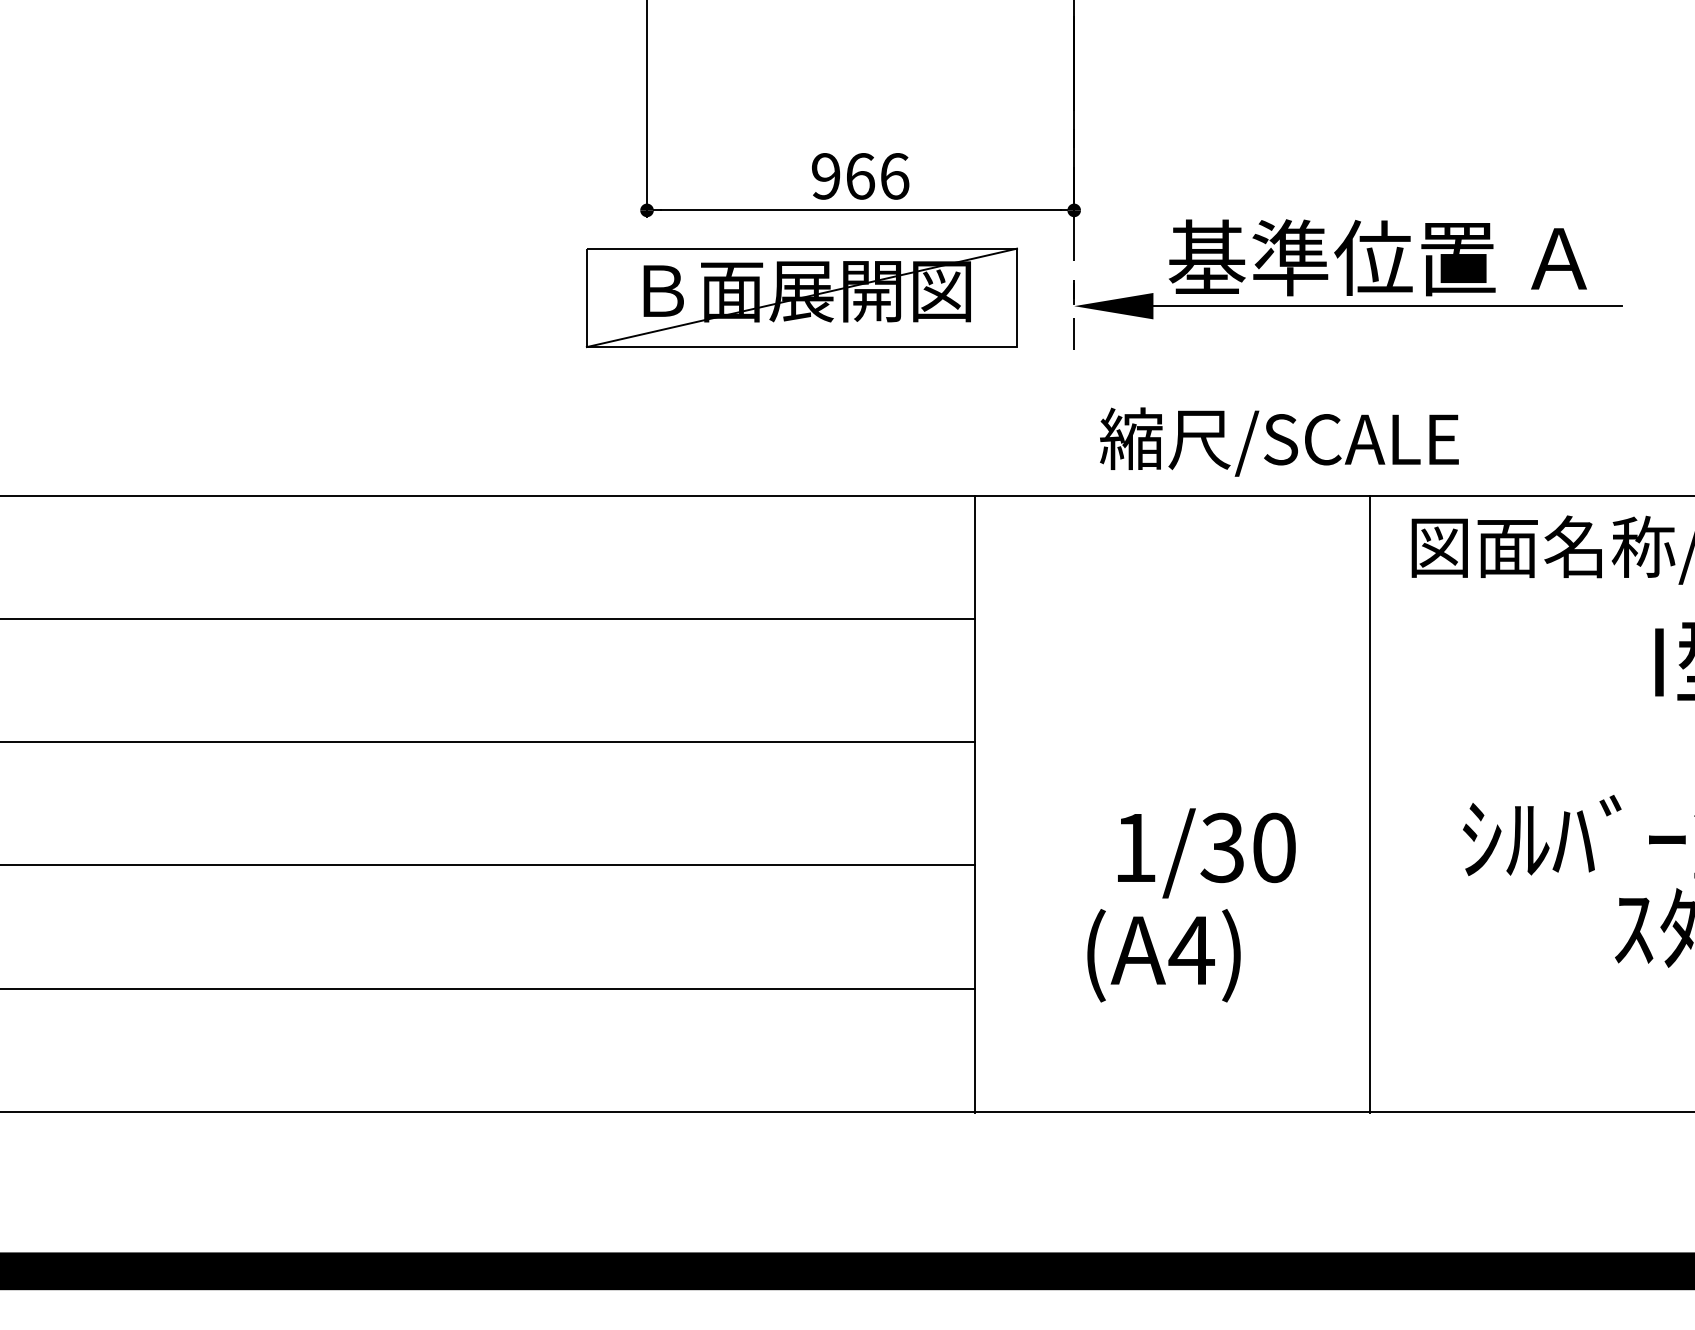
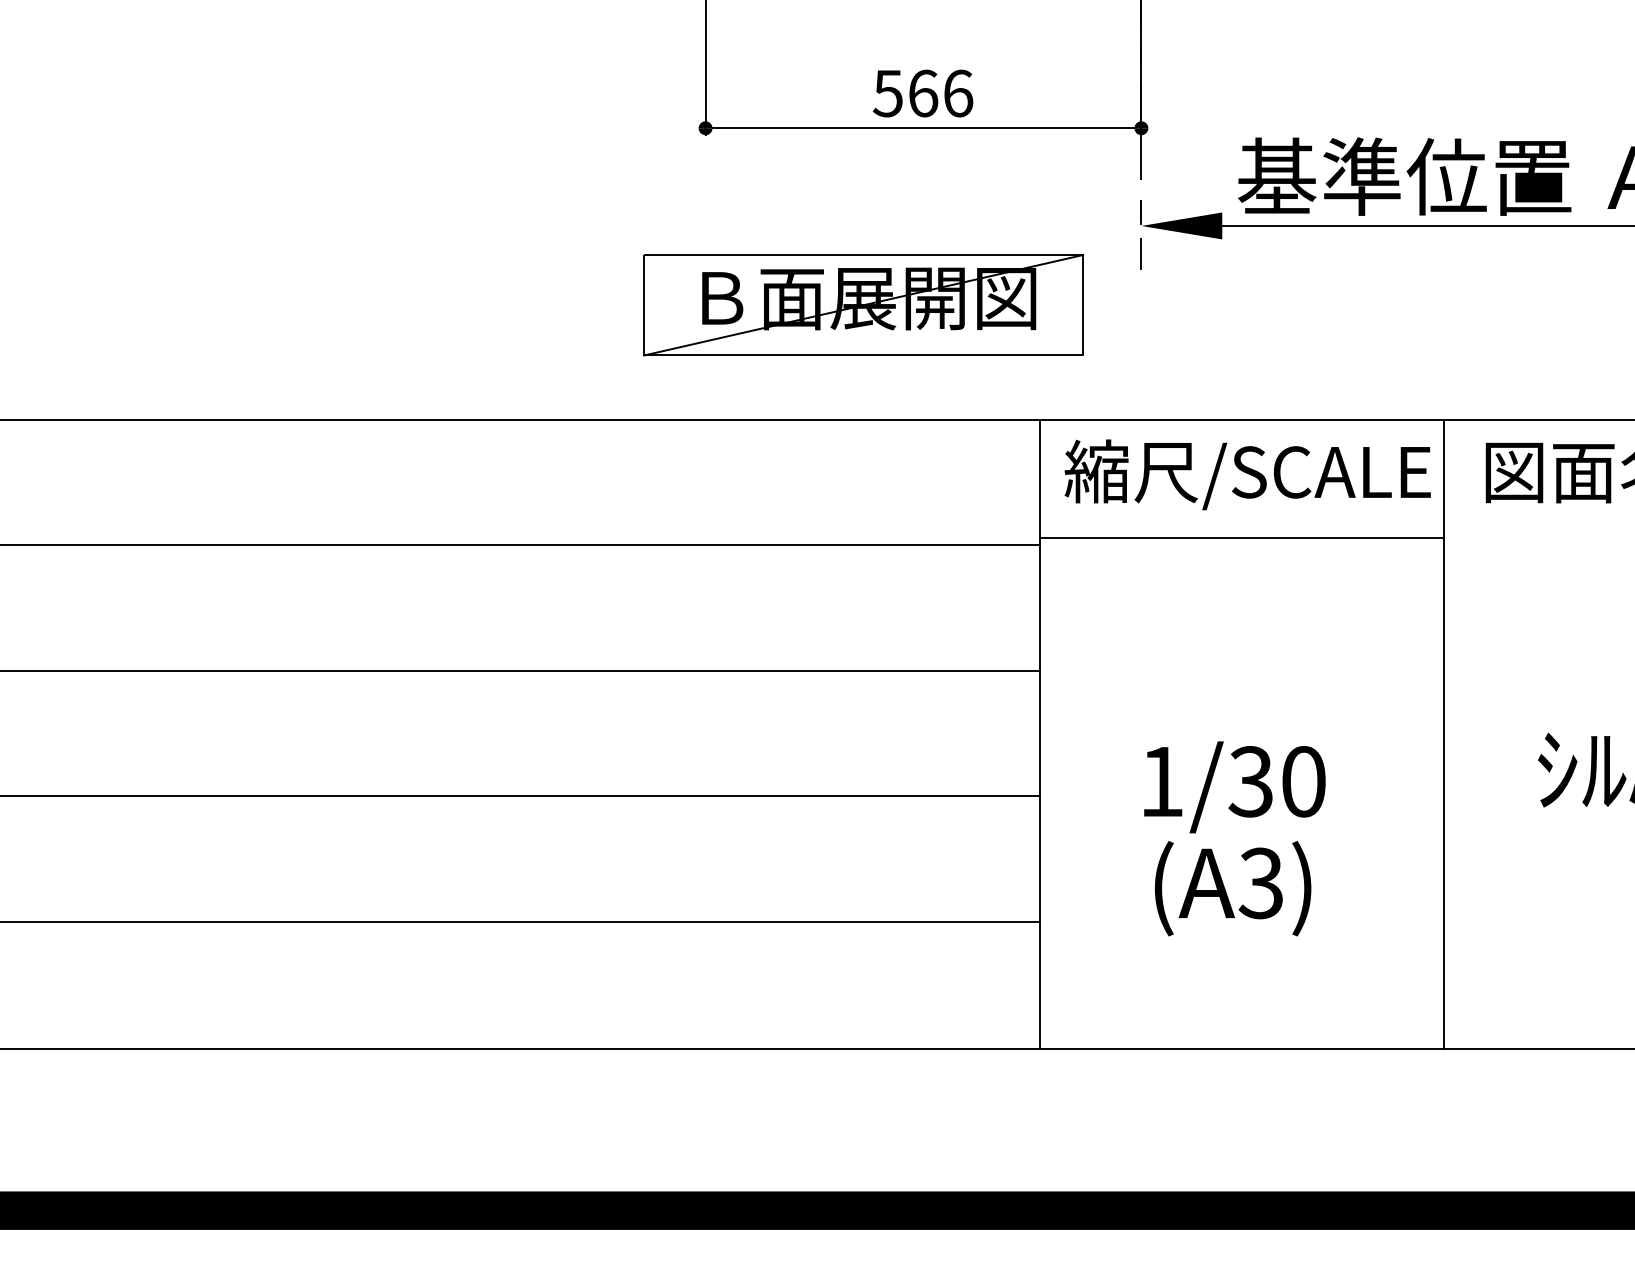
text: (825, 176) -> (887, 93), 966 -> 566
part: (801, 297) -> (863, 304), moved
text: (1279, 441) -> (1247, 474), moved
line: (1172, 612) -> (1241, 538), added
text: (1206, 853) -> (1234, 787), moved
text: (1191, 950) -> (1261, 883), (A4) -> (A3)

